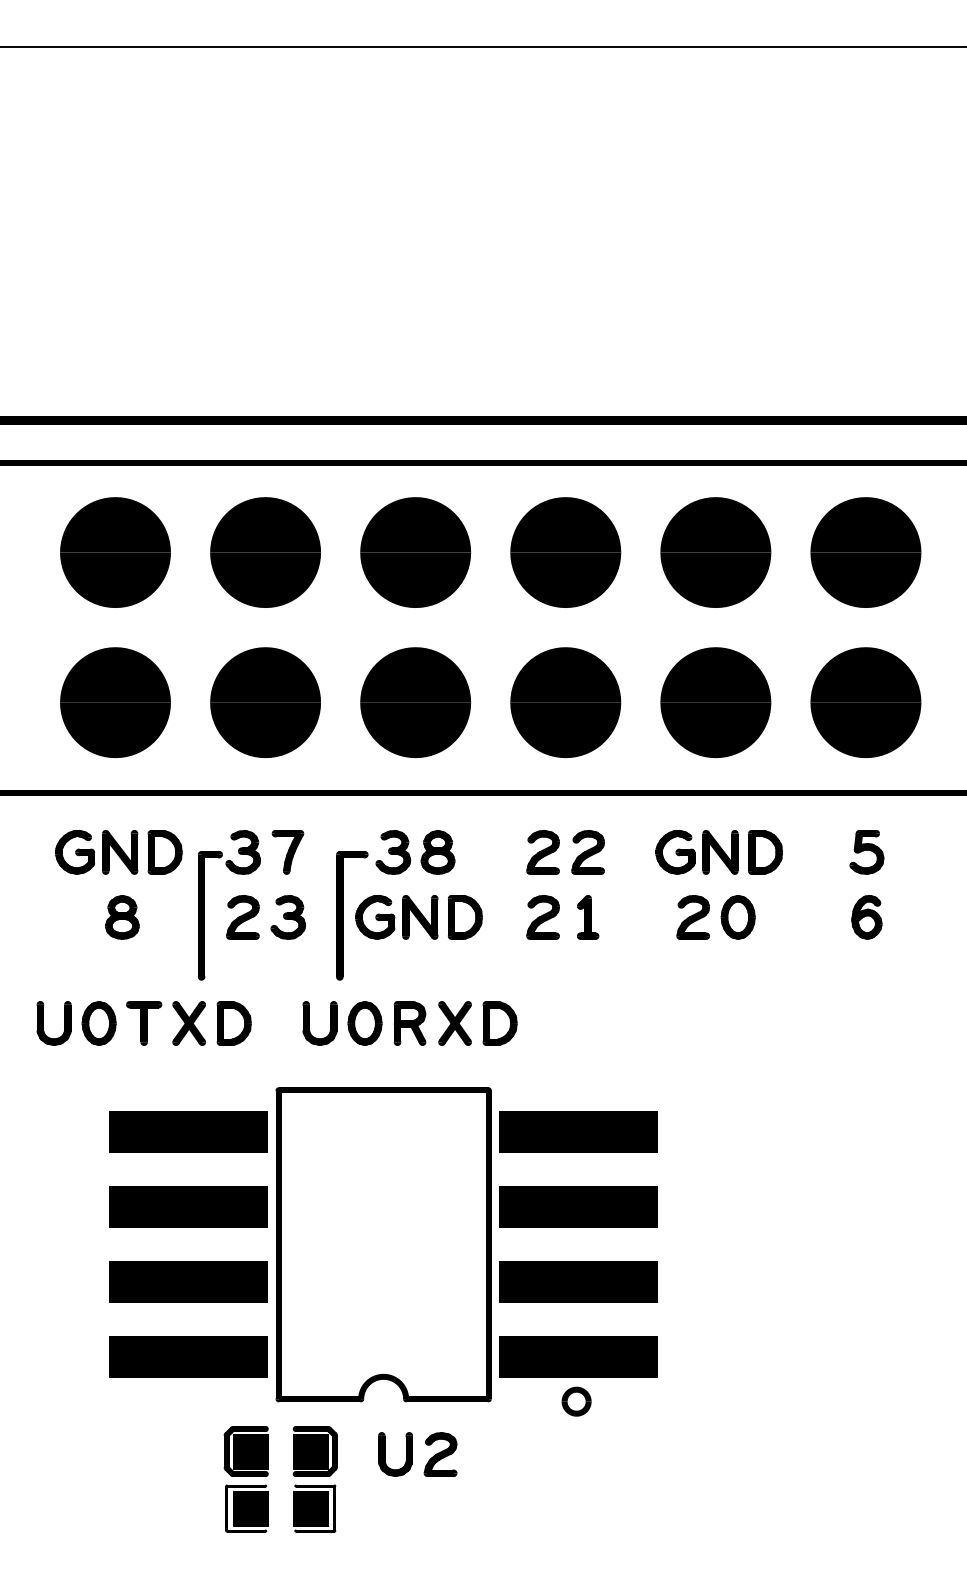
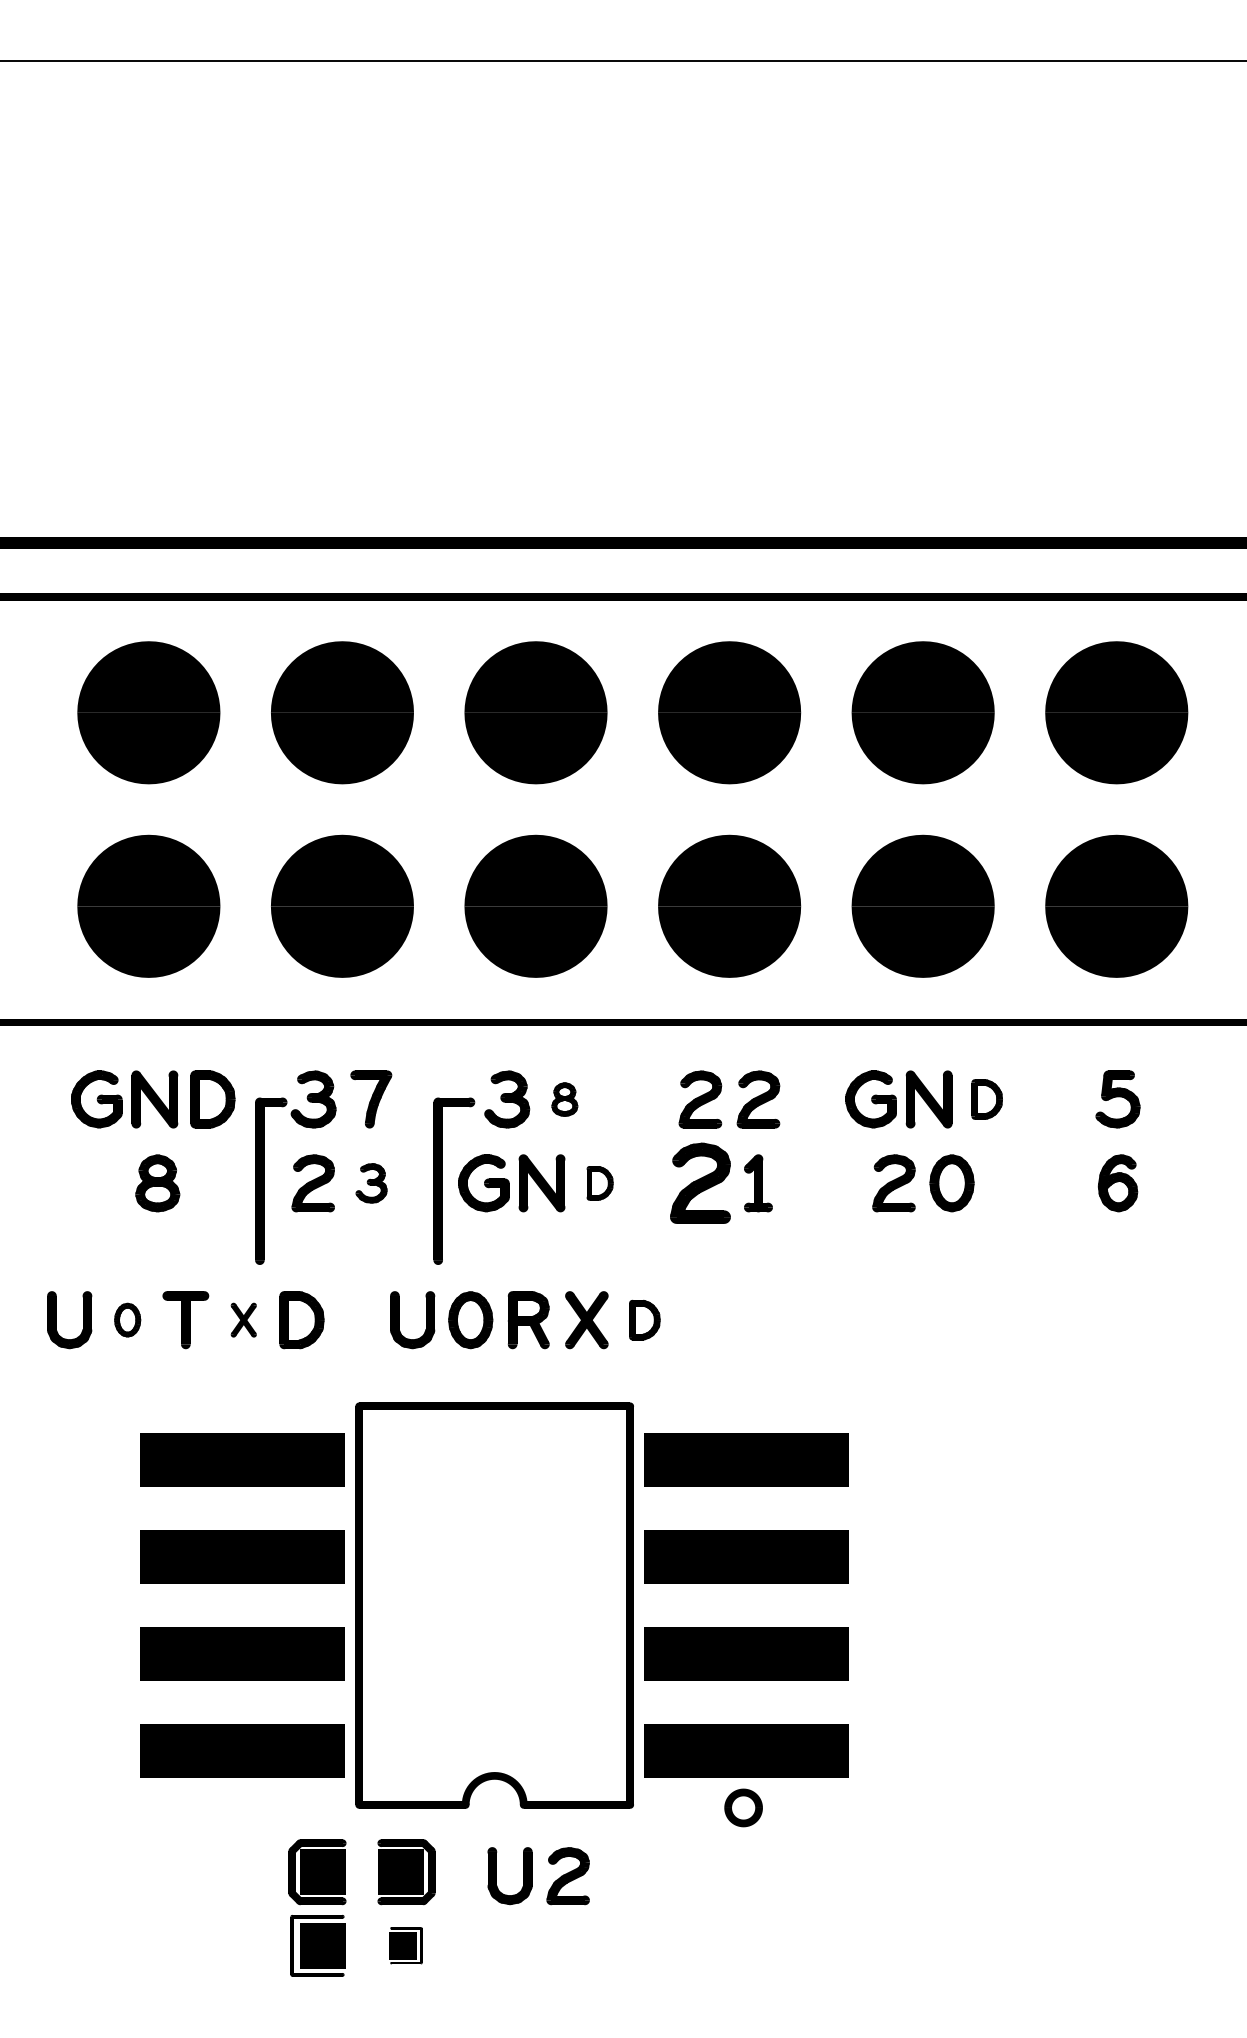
part: (437, 852) -> (564, 1099), size x0.6
part: (765, 852) -> (987, 1099), size x0.7
part: (287, 917) -> (370, 1183), size x0.7
part: (465, 917) -> (600, 1183), size x0.6
part: (542, 917) -> (699, 1183), size x1.4
part: (98, 1023) -> (126, 1320), size x0.6
part: (188, 1023) -> (243, 1320), size x0.6
part: (499, 1023) -> (644, 1320), size x0.7
part: (314, 1508) -> (405, 1945), size x0.6

